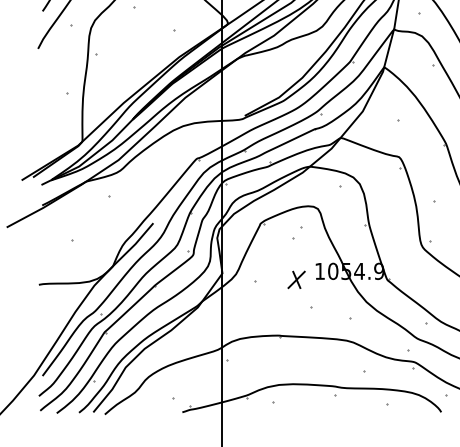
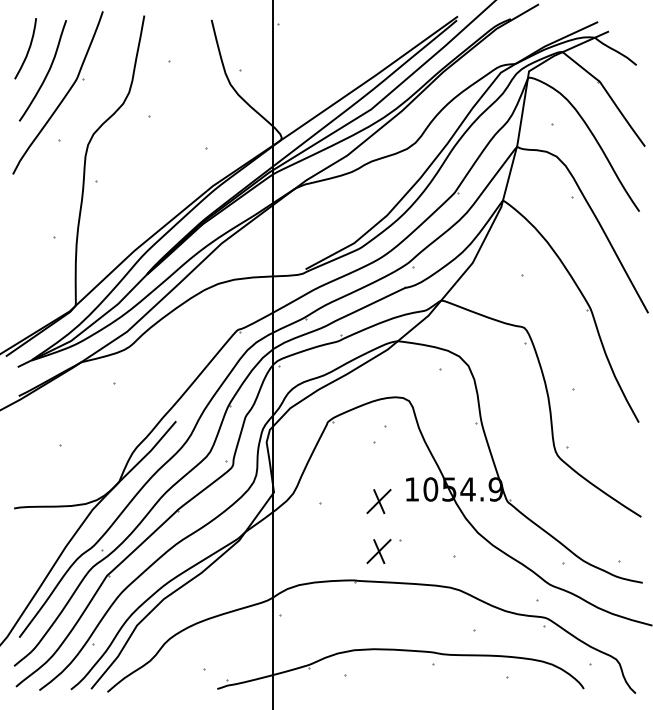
part: (296, 315) -> (378, 551), added

